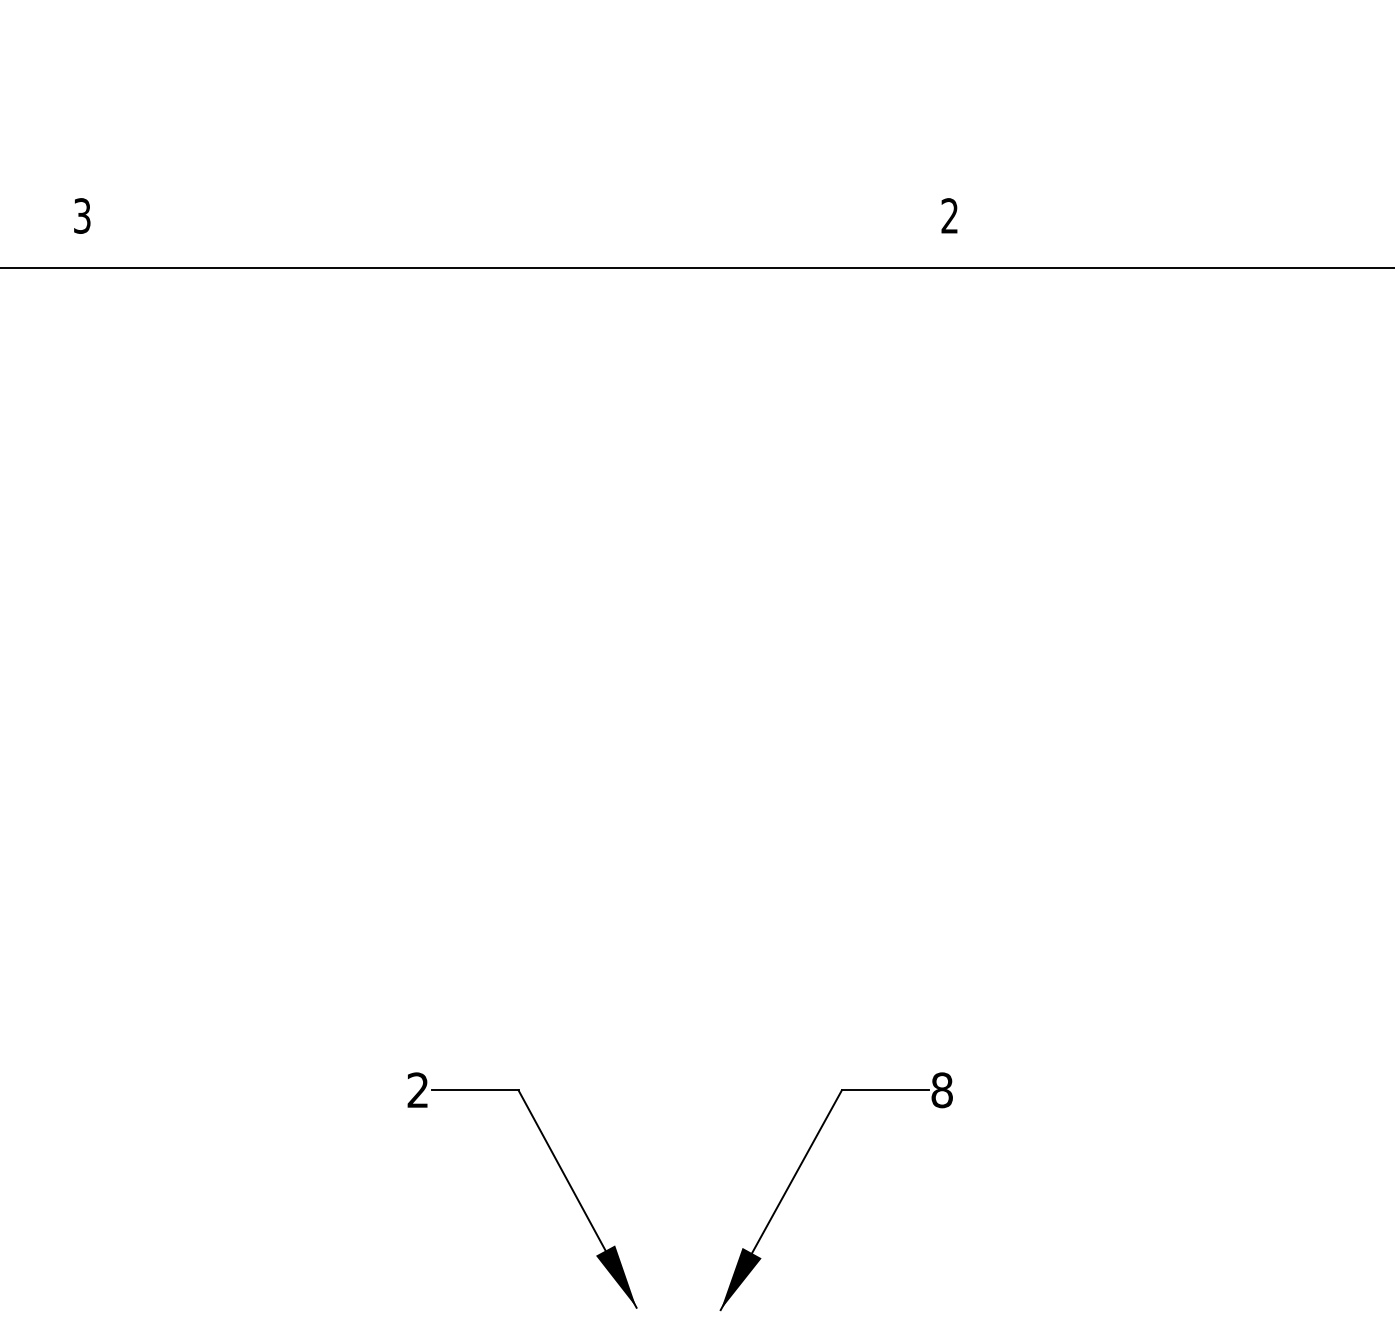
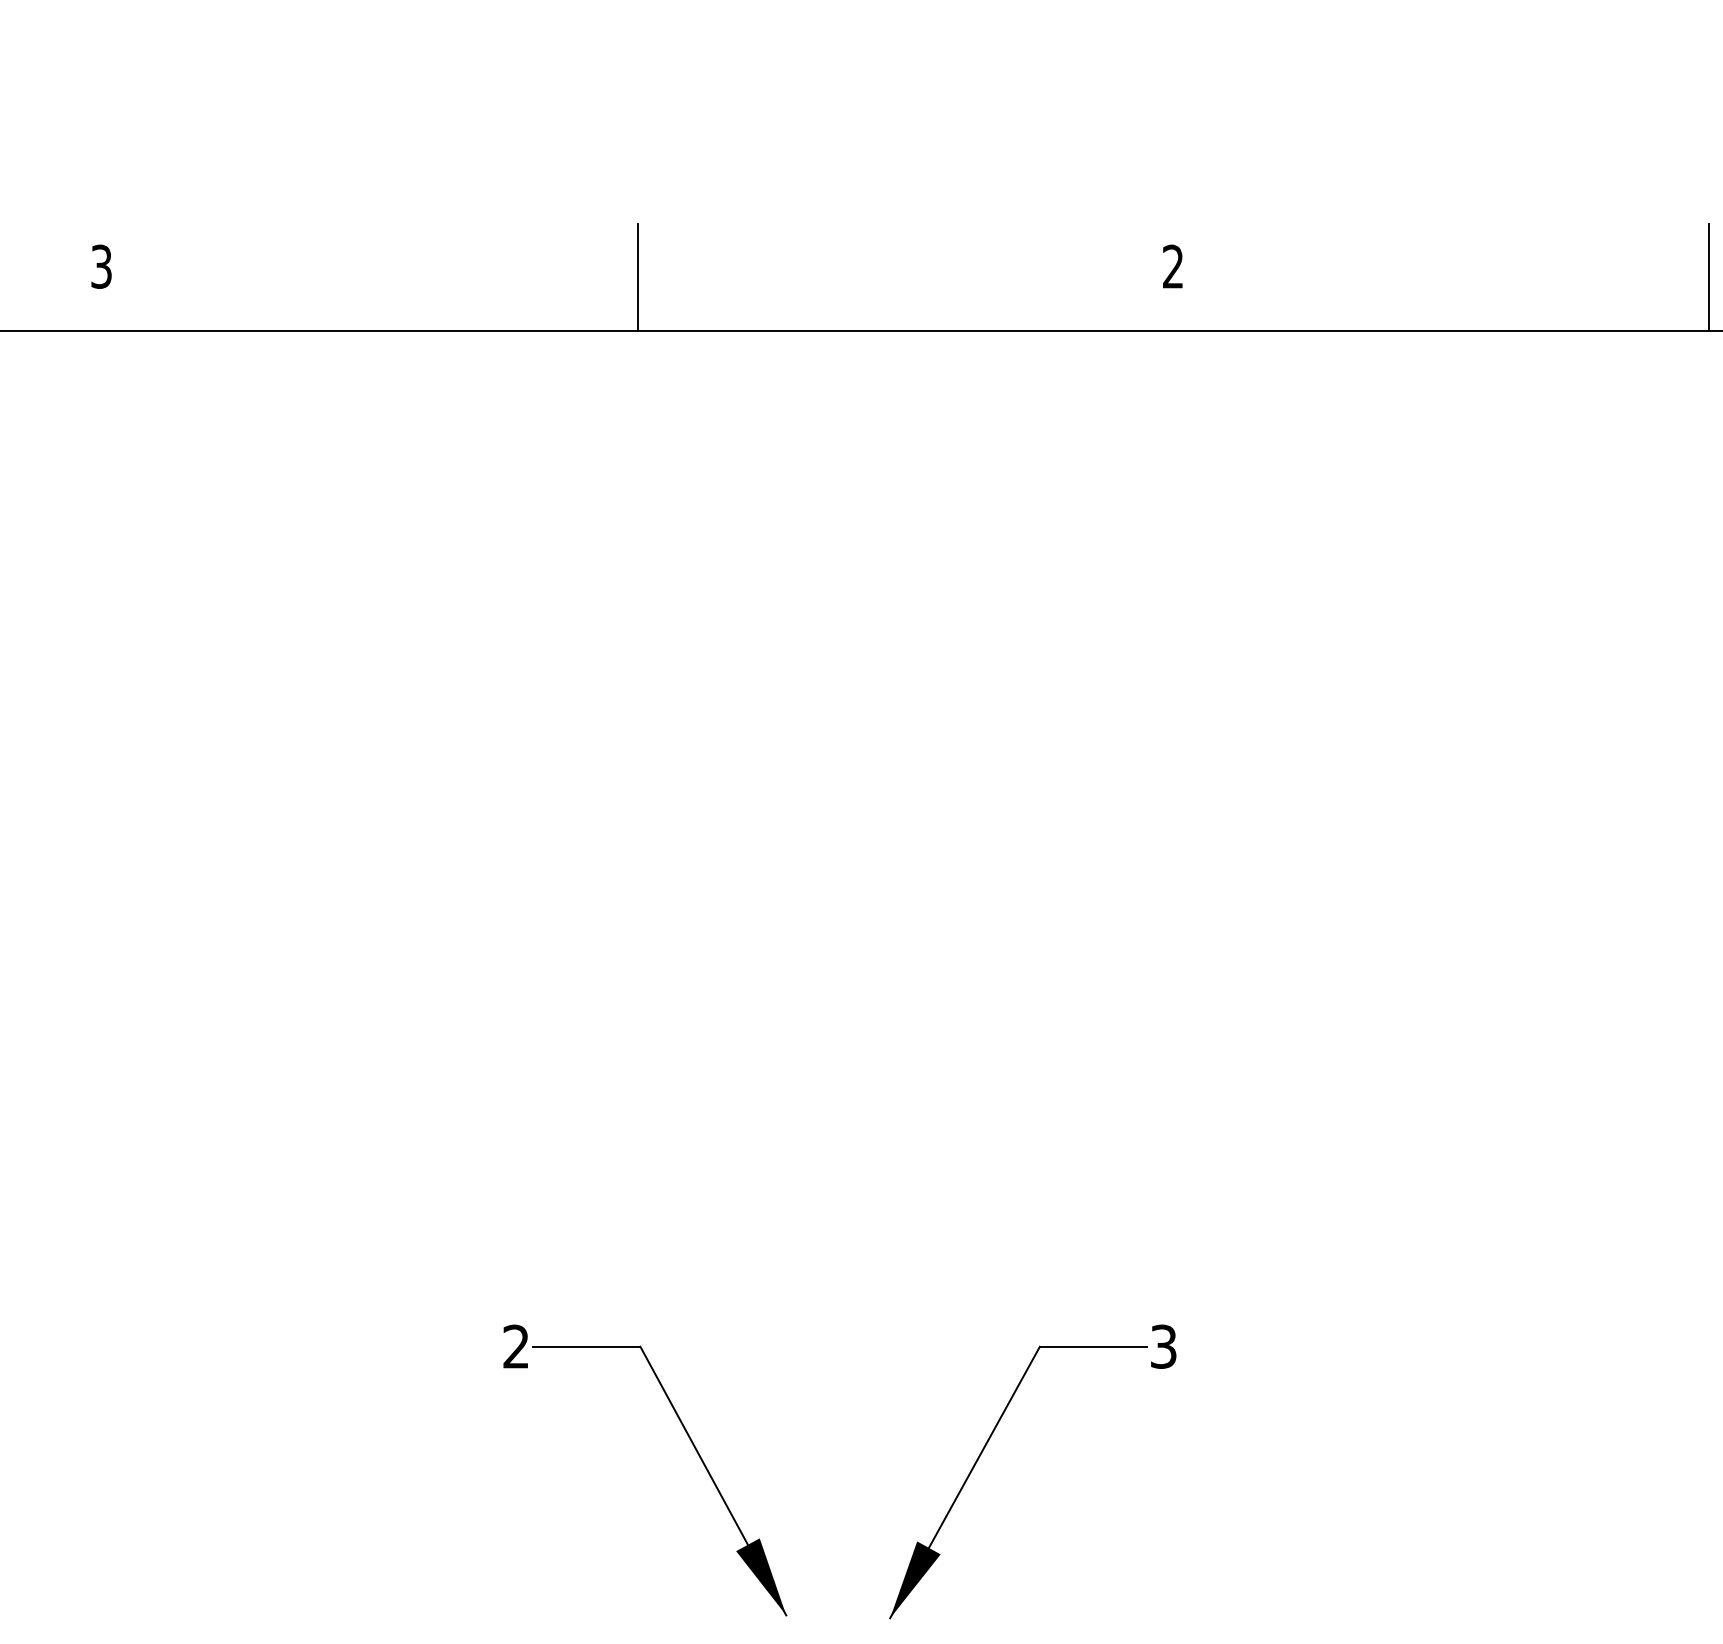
line: (516, 224) -> (637, 277), added
line: (1383, 224) -> (1708, 277), added
text: (941, 1090) -> (1162, 1347), 8 -> 3

